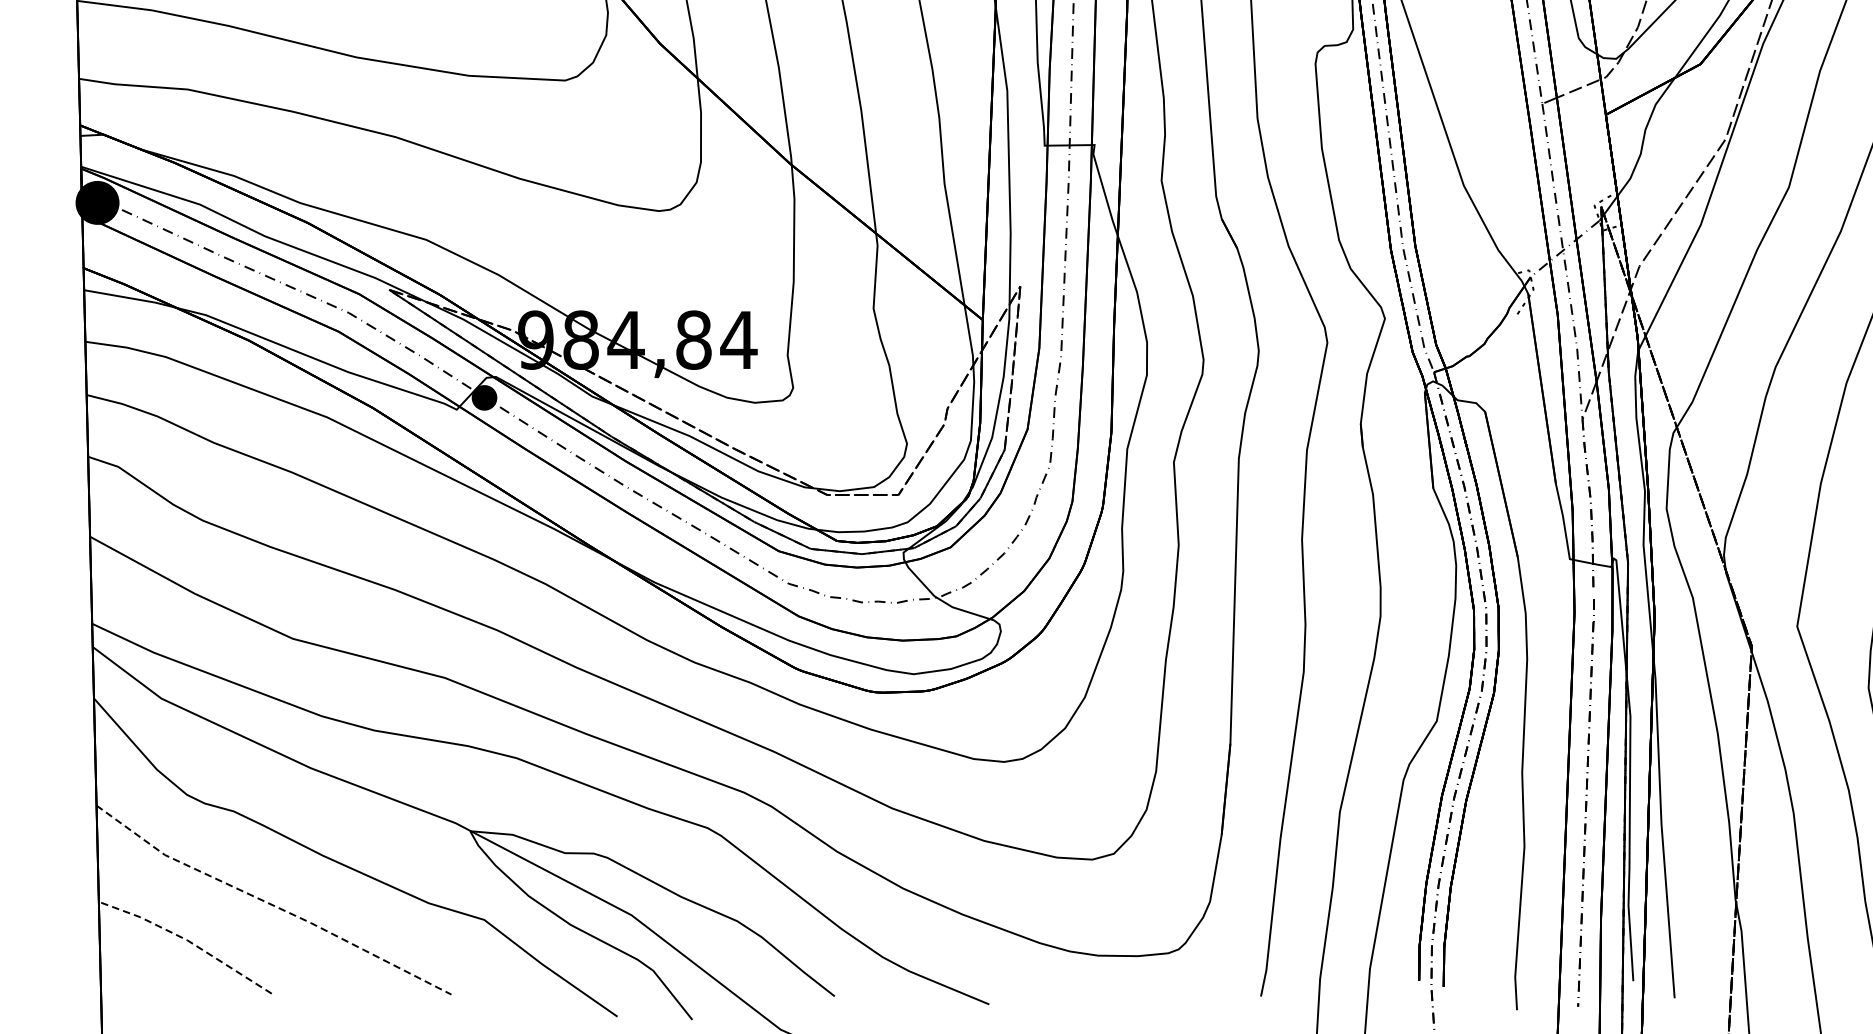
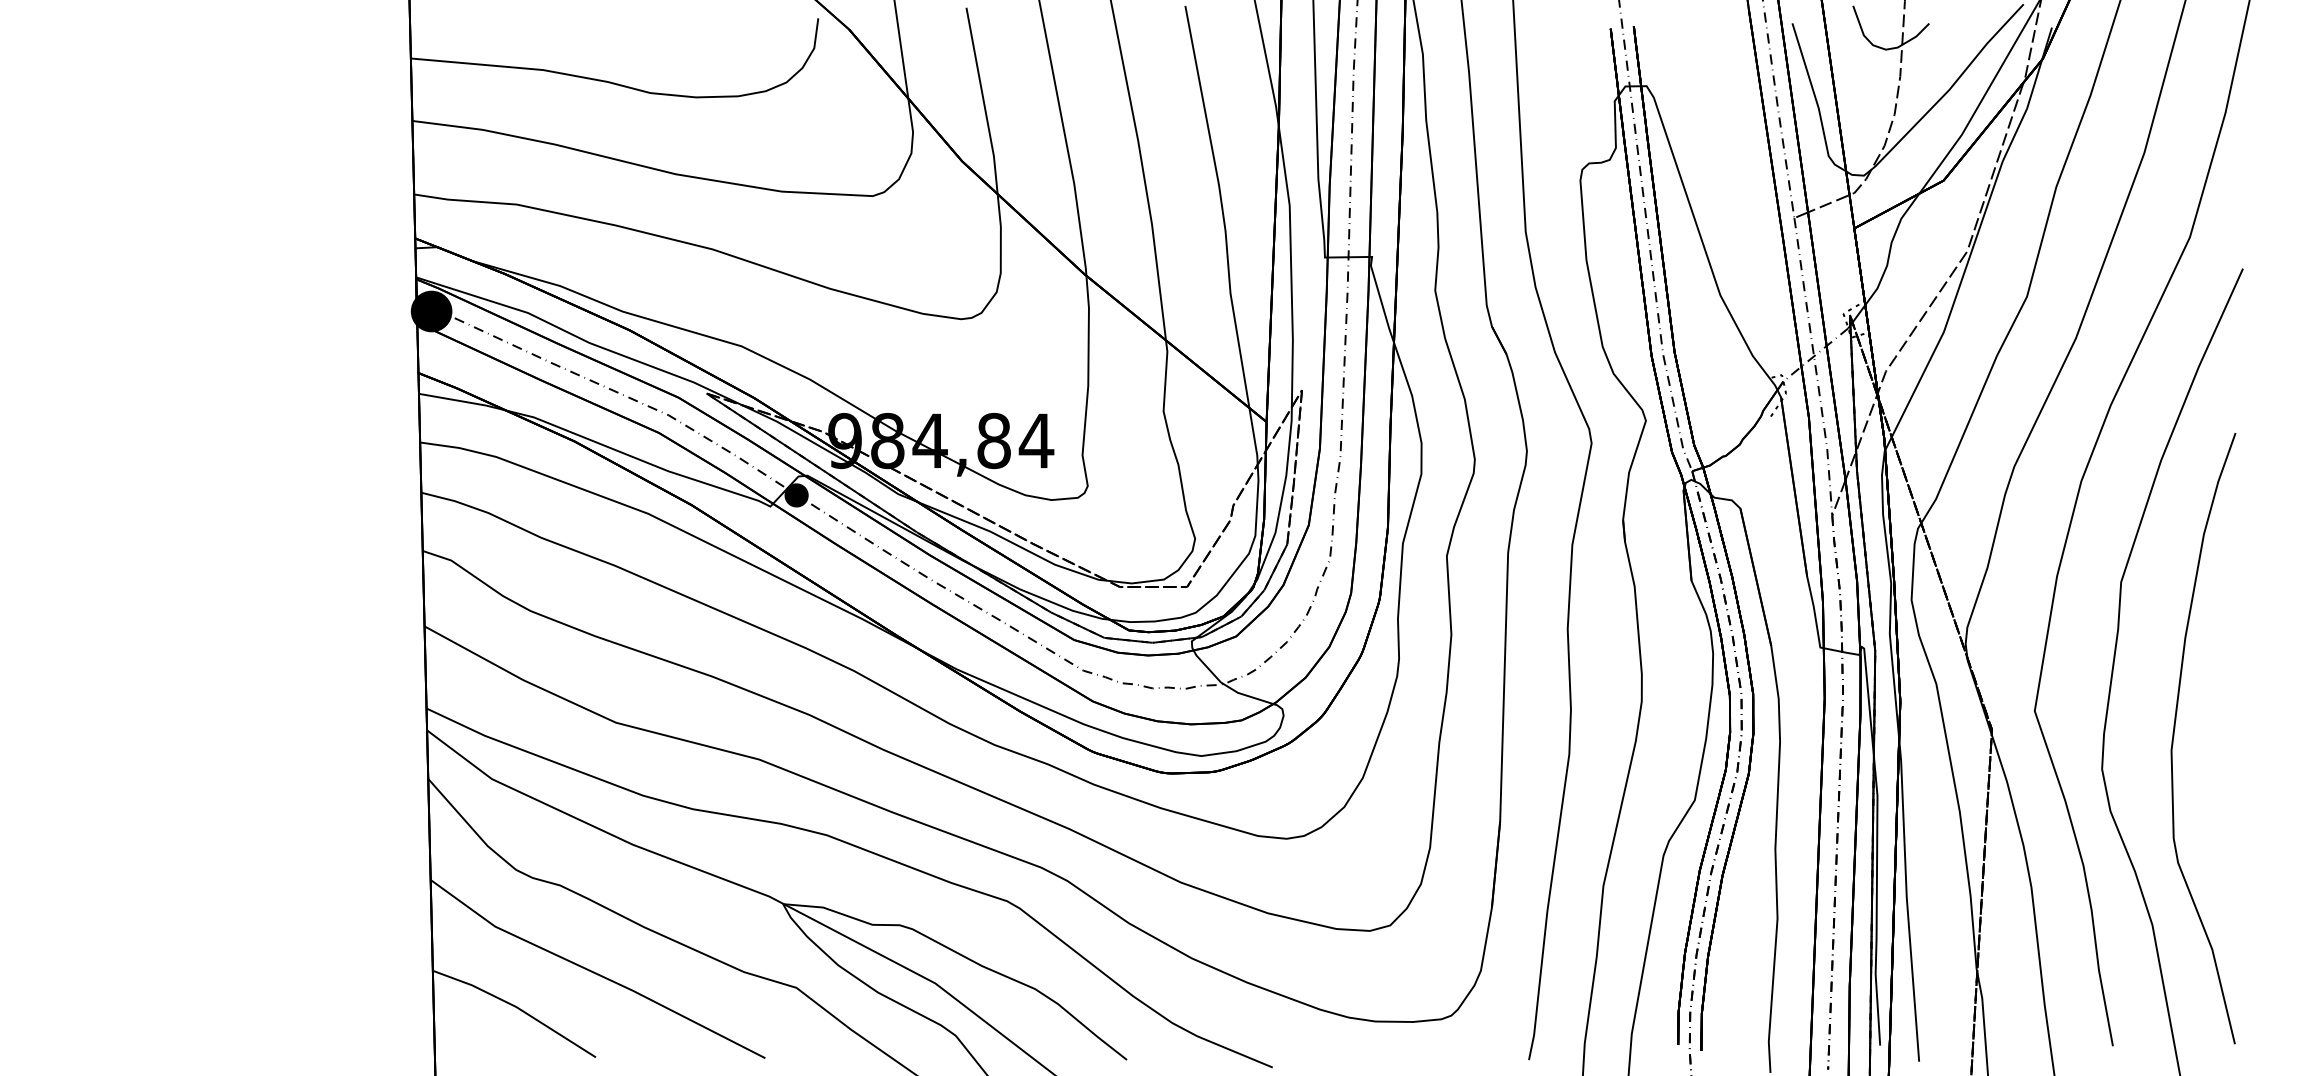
line: (271, 904) -> (595, 973), dashed -> solid
line: (187, 939) -> (516, 1006), dashed -> solid

